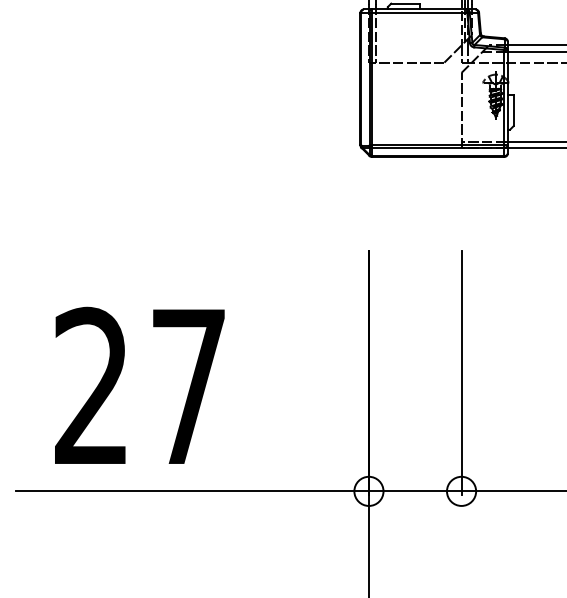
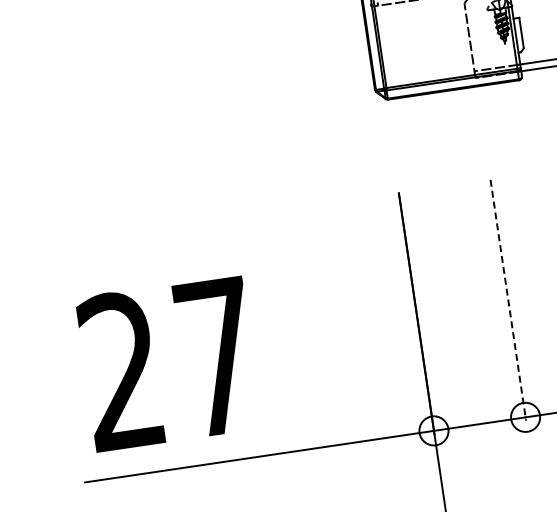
line: (461, 373) -> (508, 300), solid -> dashed
text: (139, 384) -> (168, 362), moved

